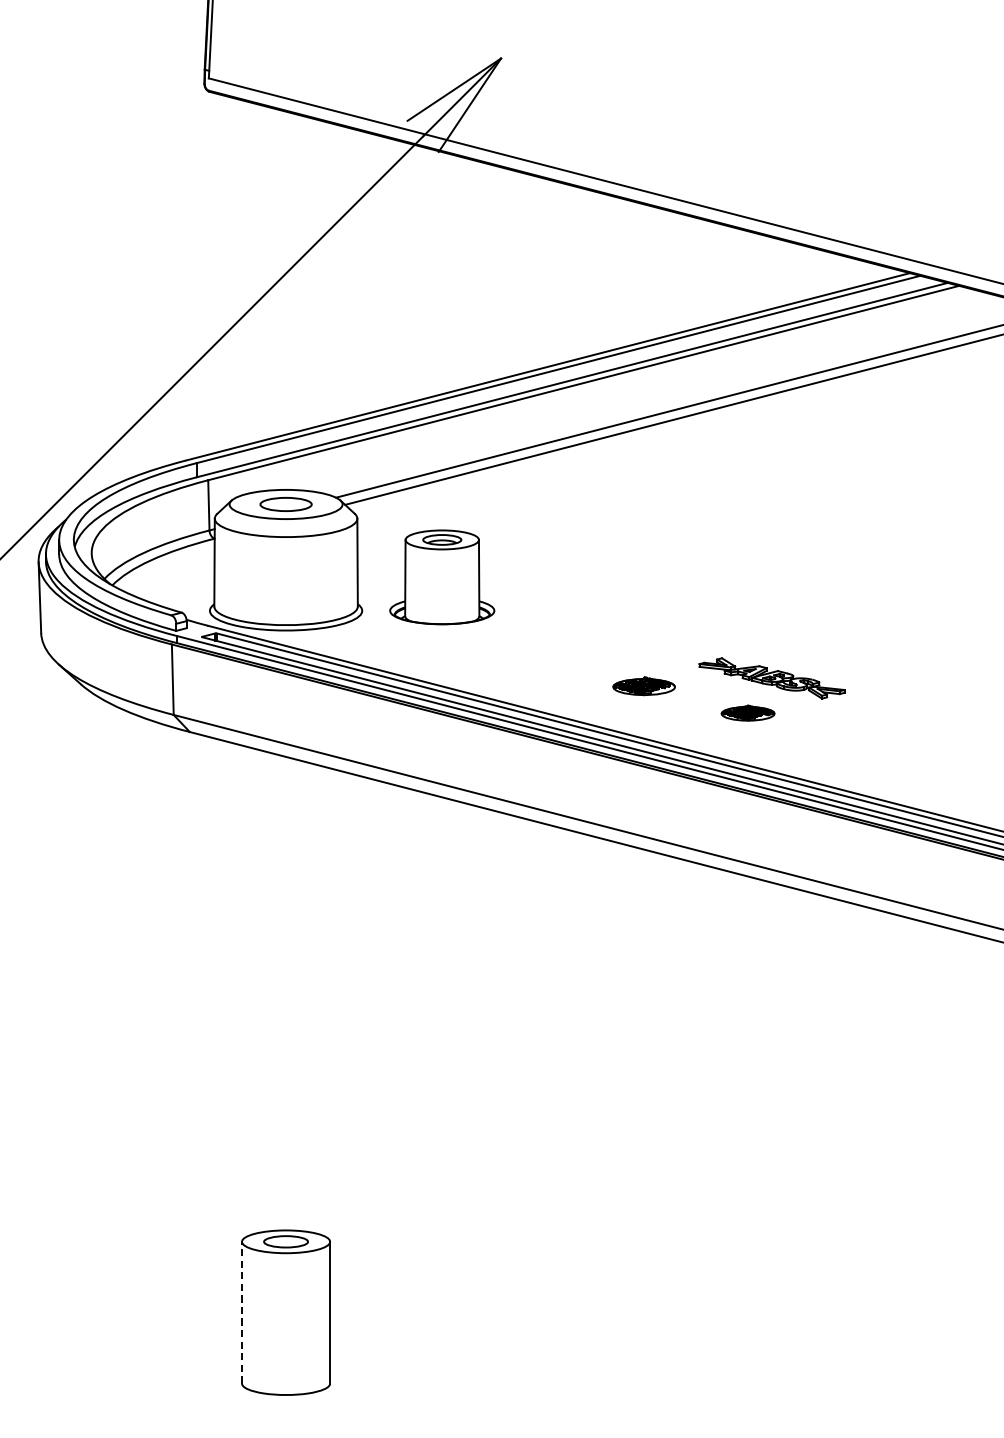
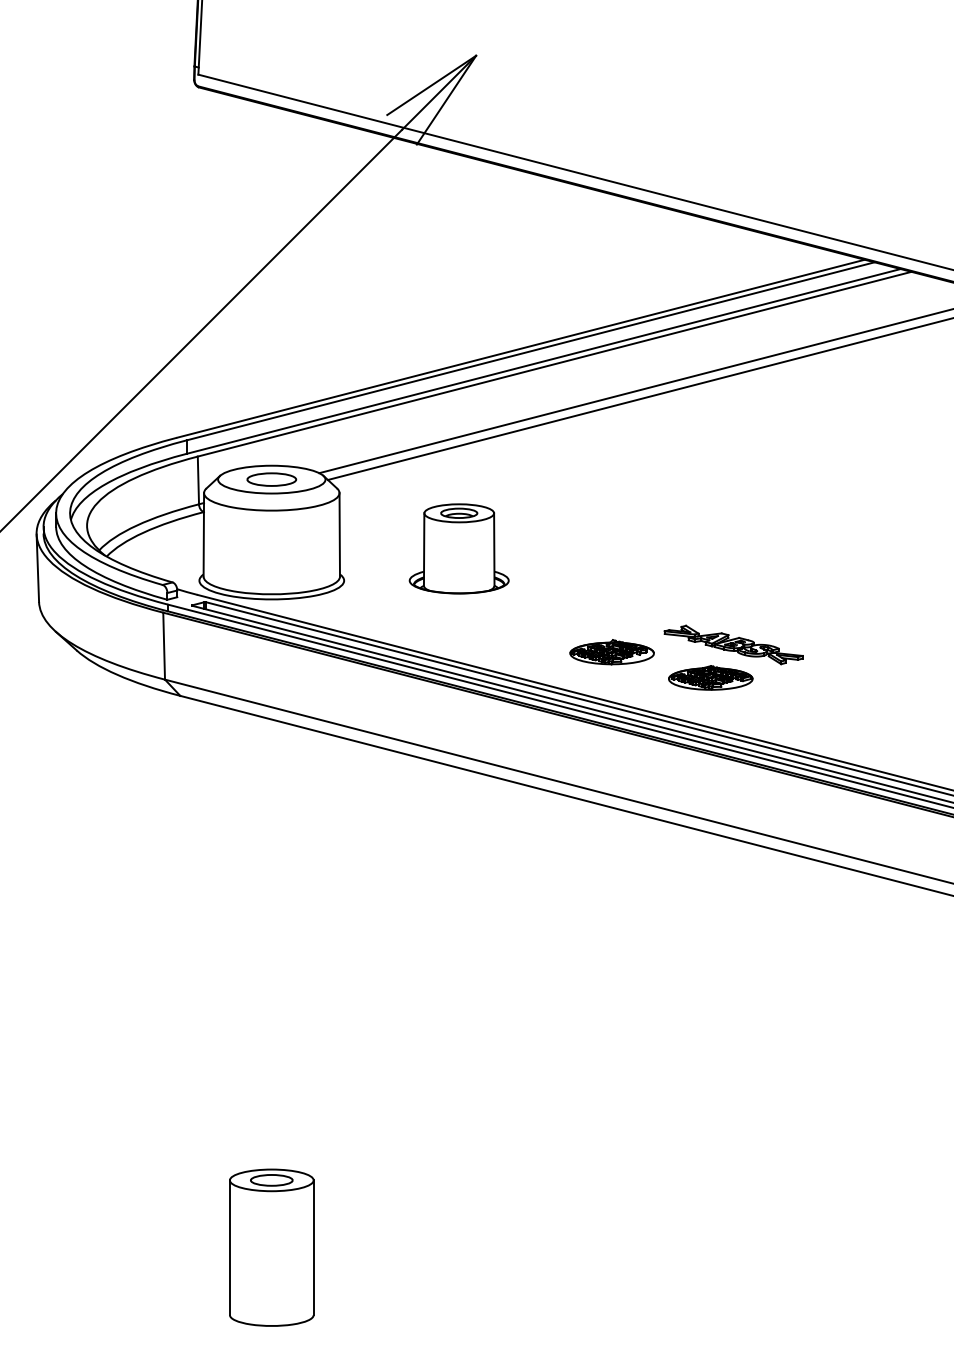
part: (441, 576) -> (458, 548), moved
part: (643, 686) -> (611, 652), size x1.43
part: (747, 712) -> (710, 677), size x1.67
line: (241, 1312) -> (229, 1247), dashed -> solid

